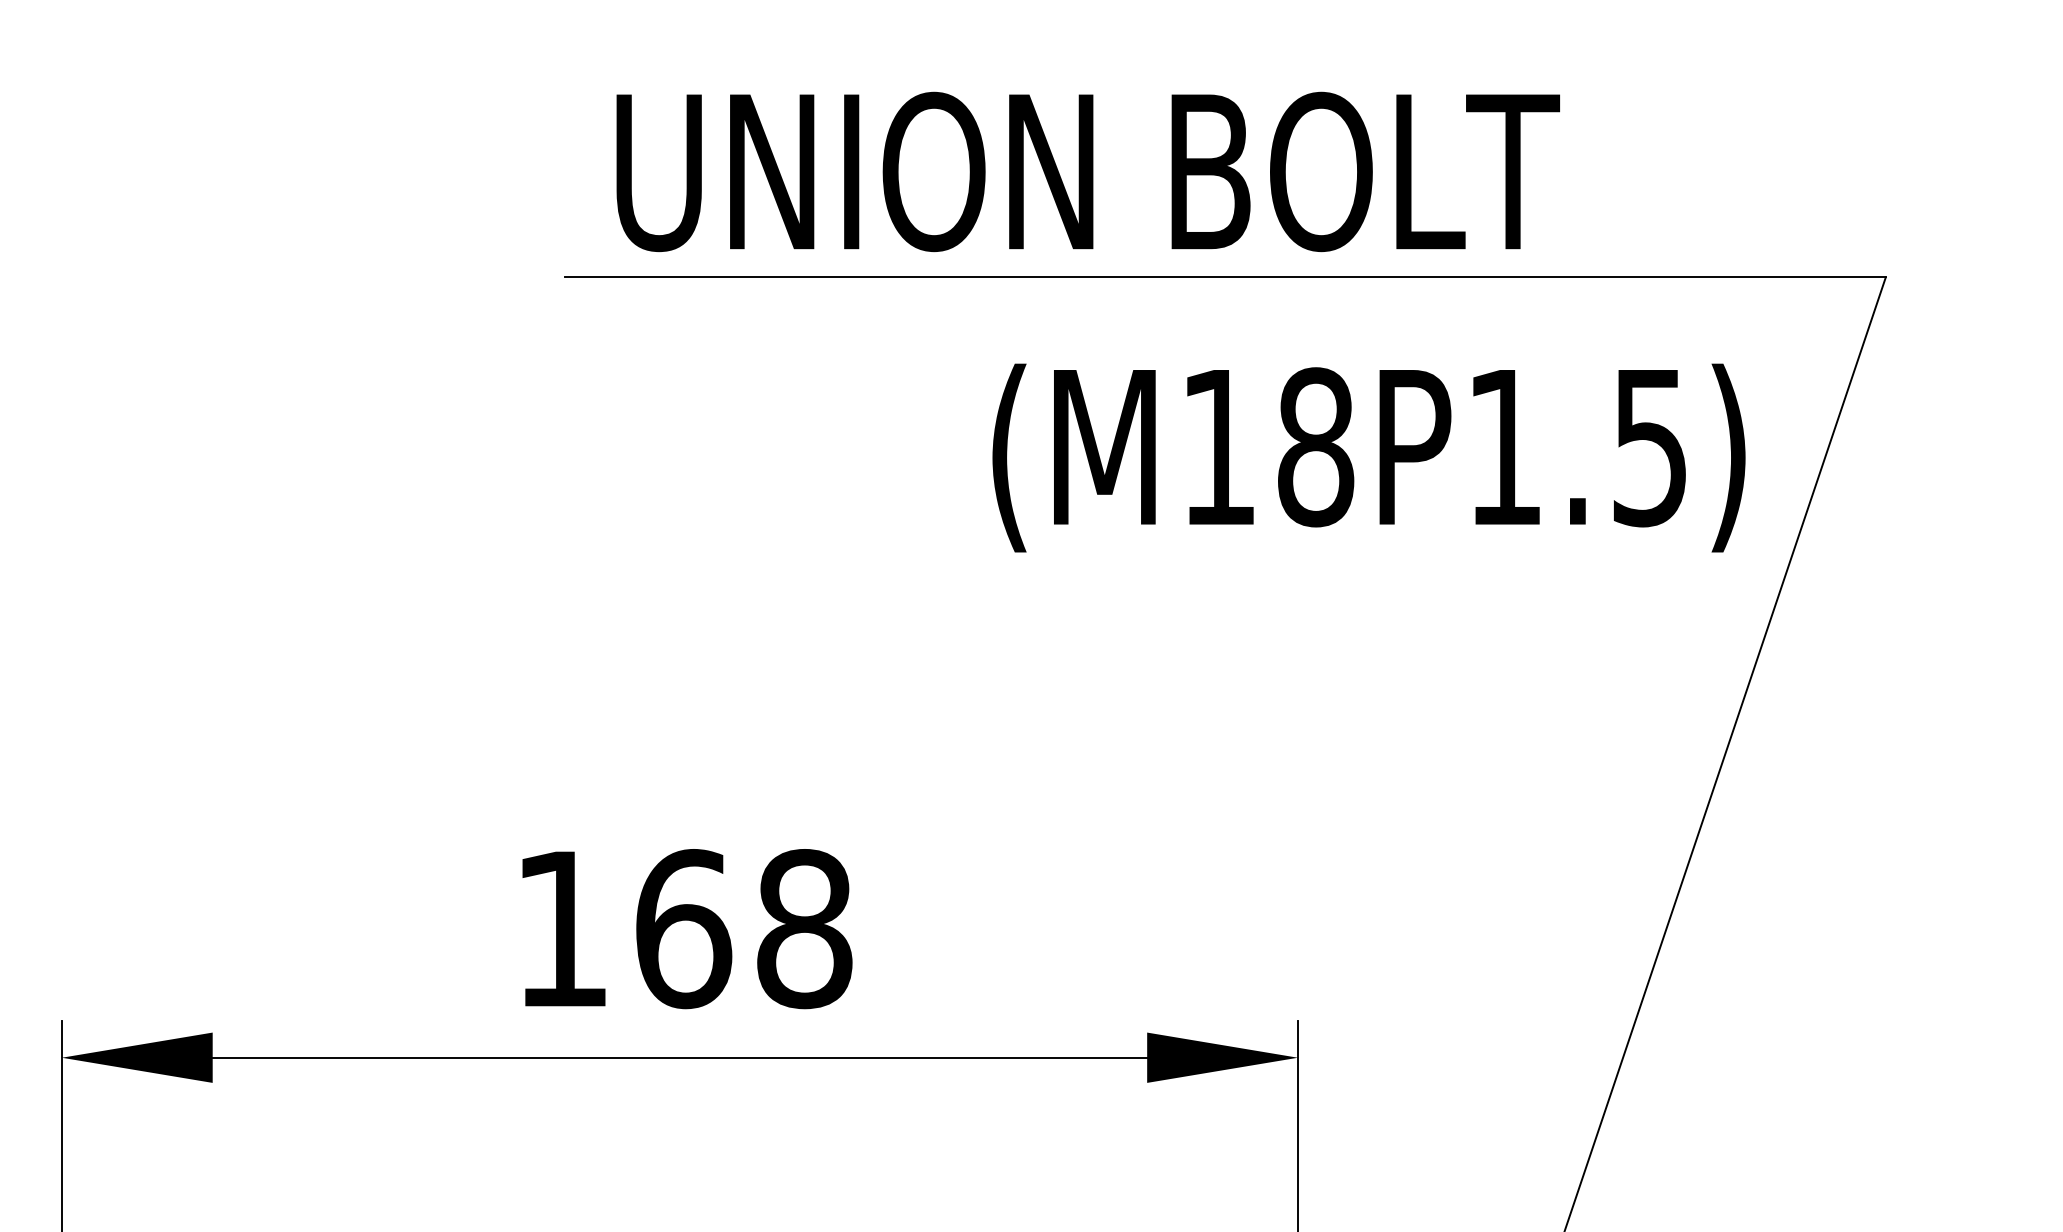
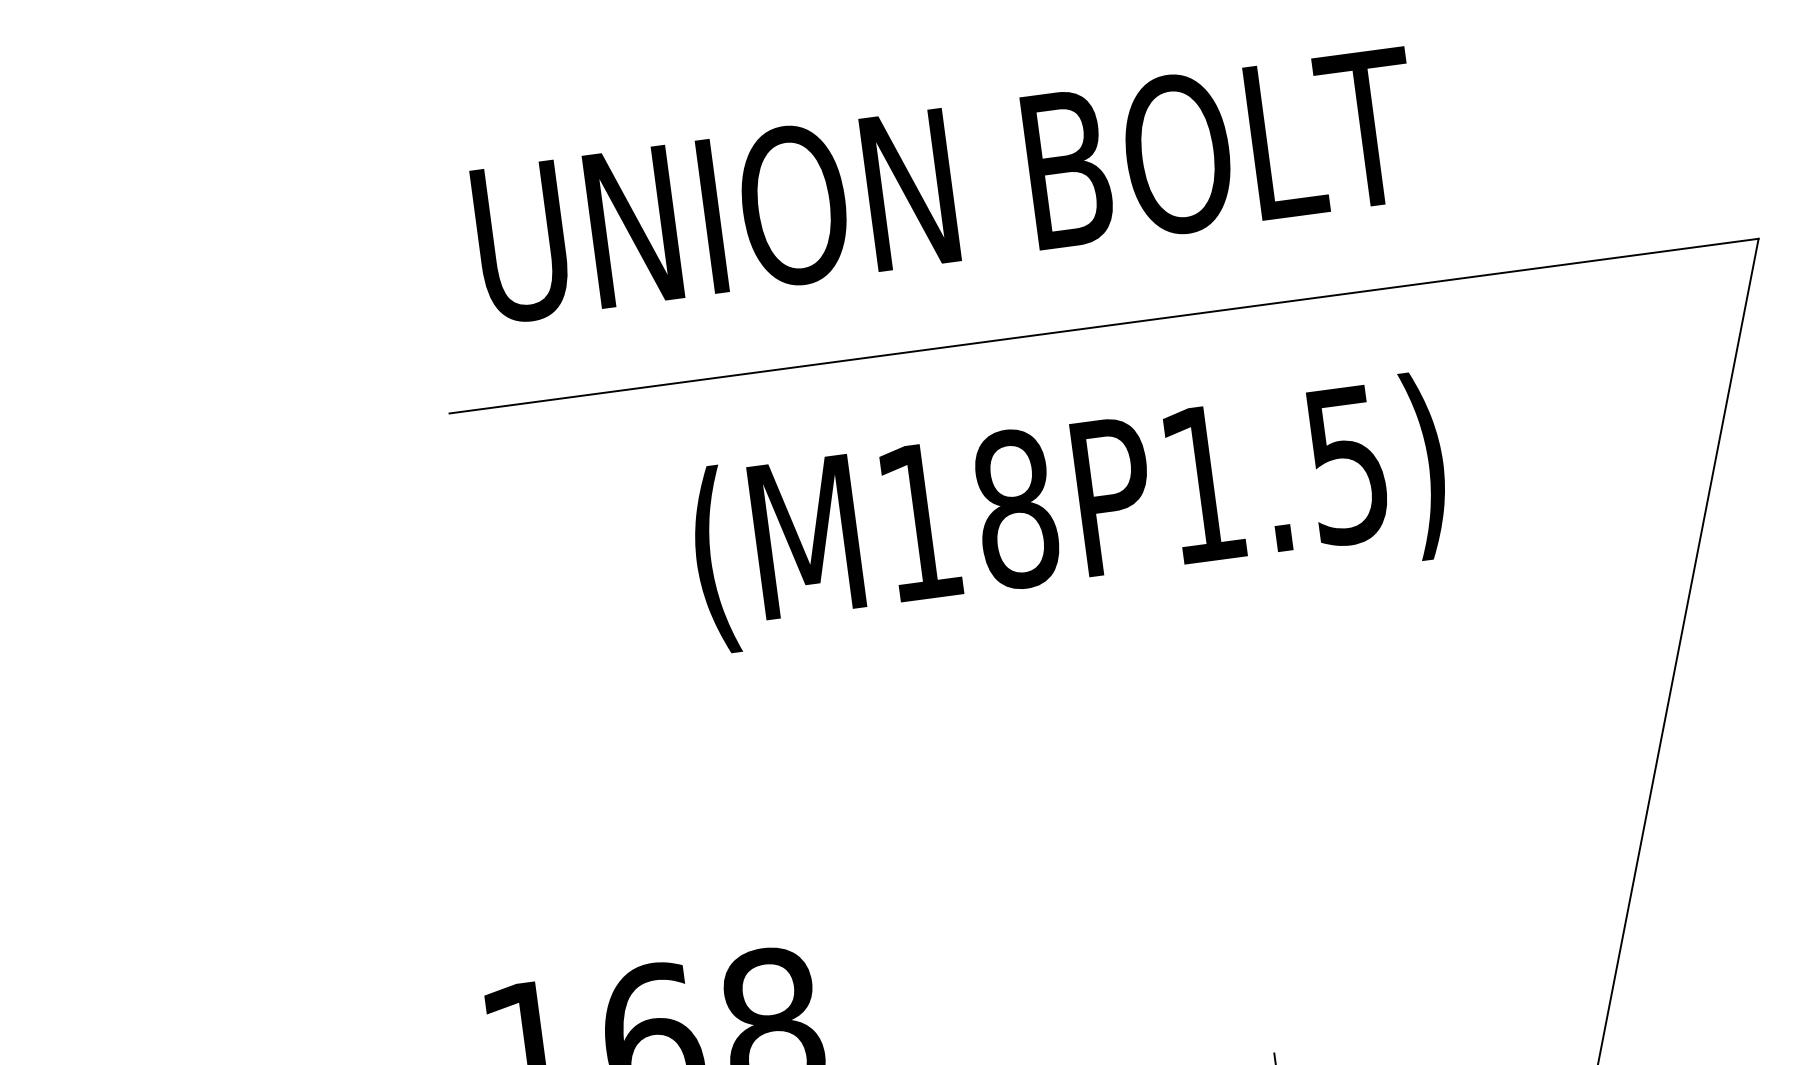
text: (1087, 171) -> (946, 184), moved
text: (1368, 457) -> (1069, 512), moved

